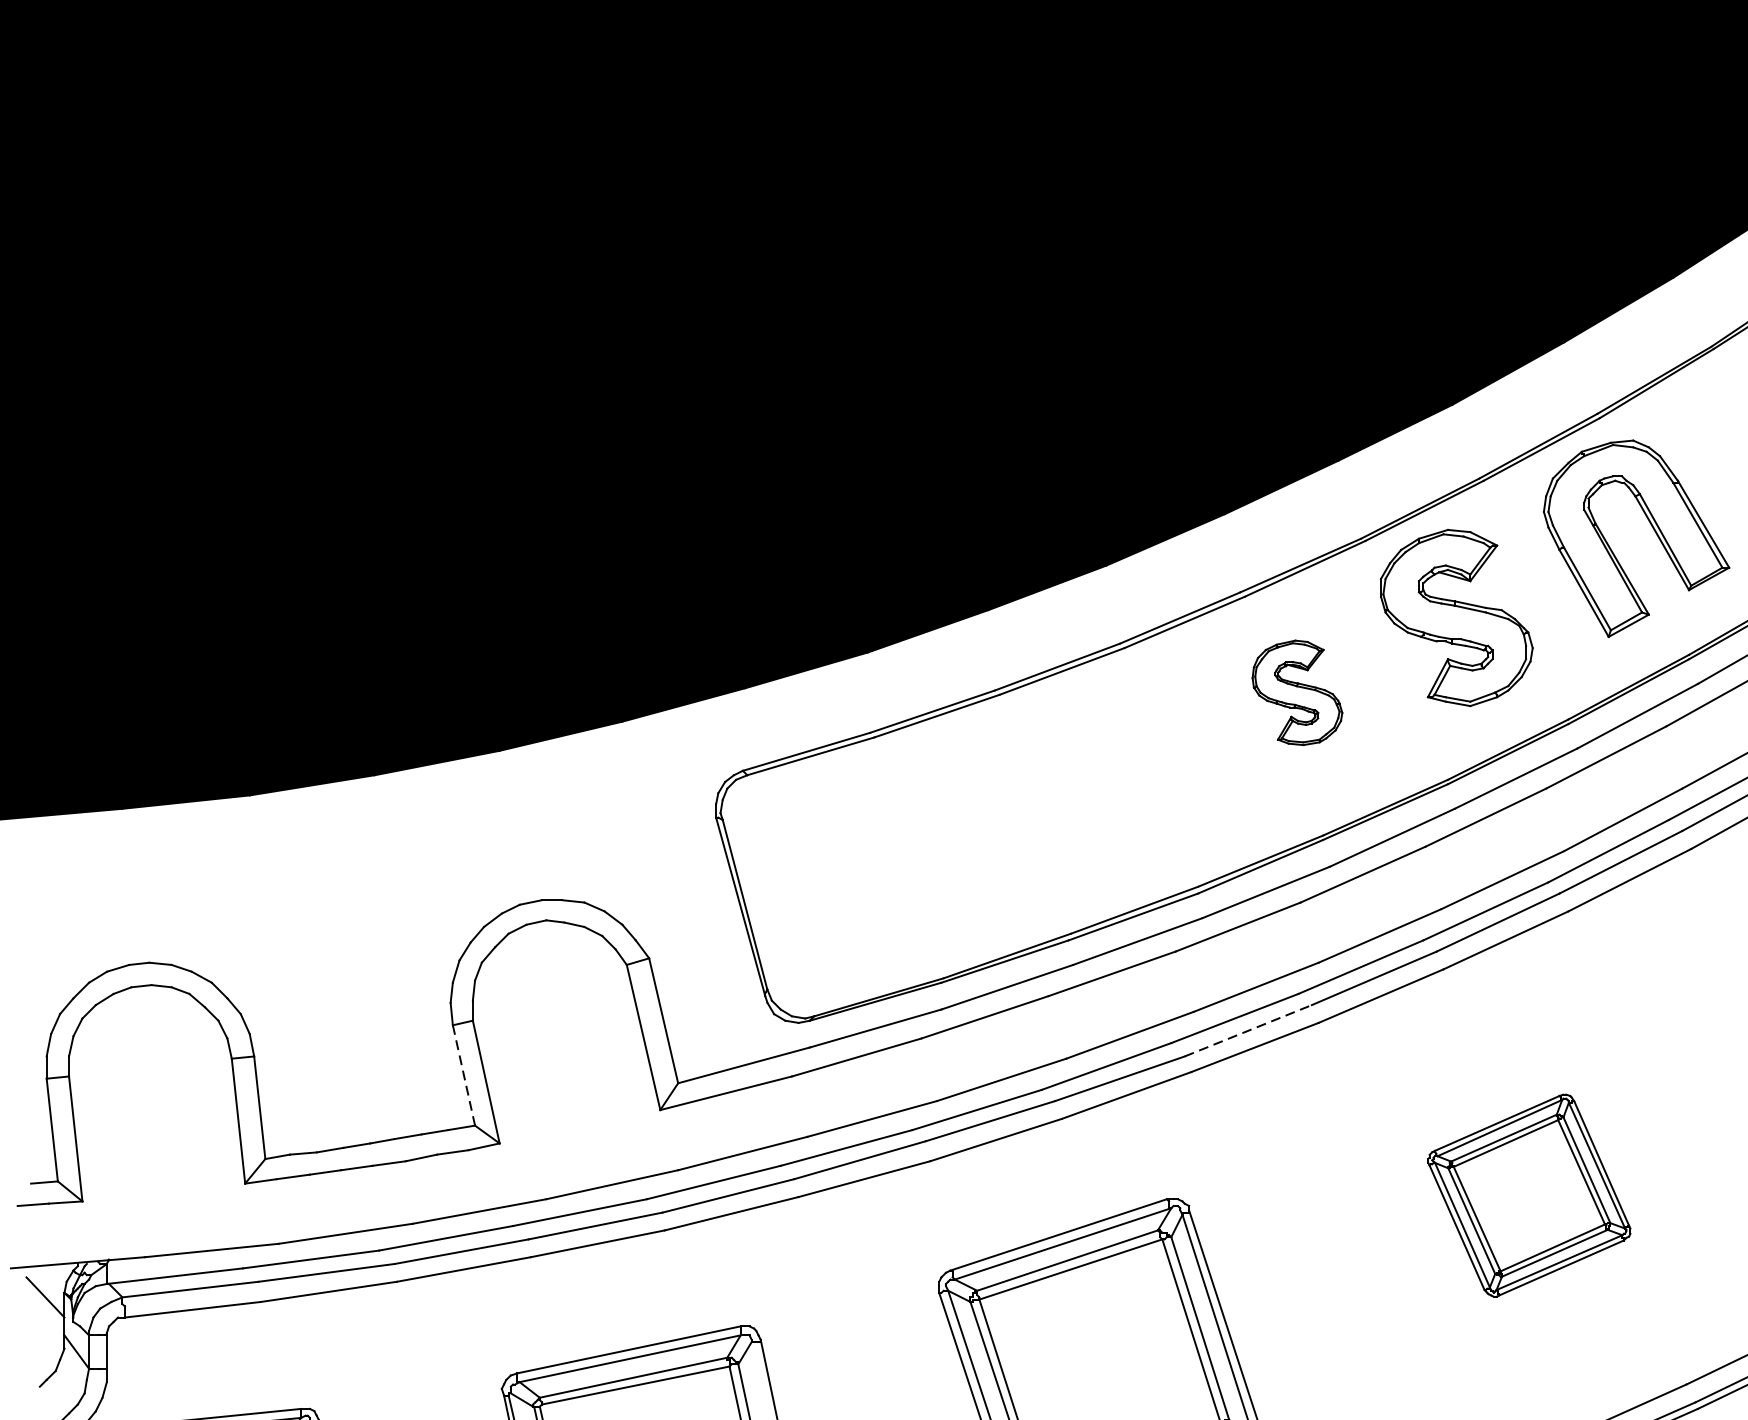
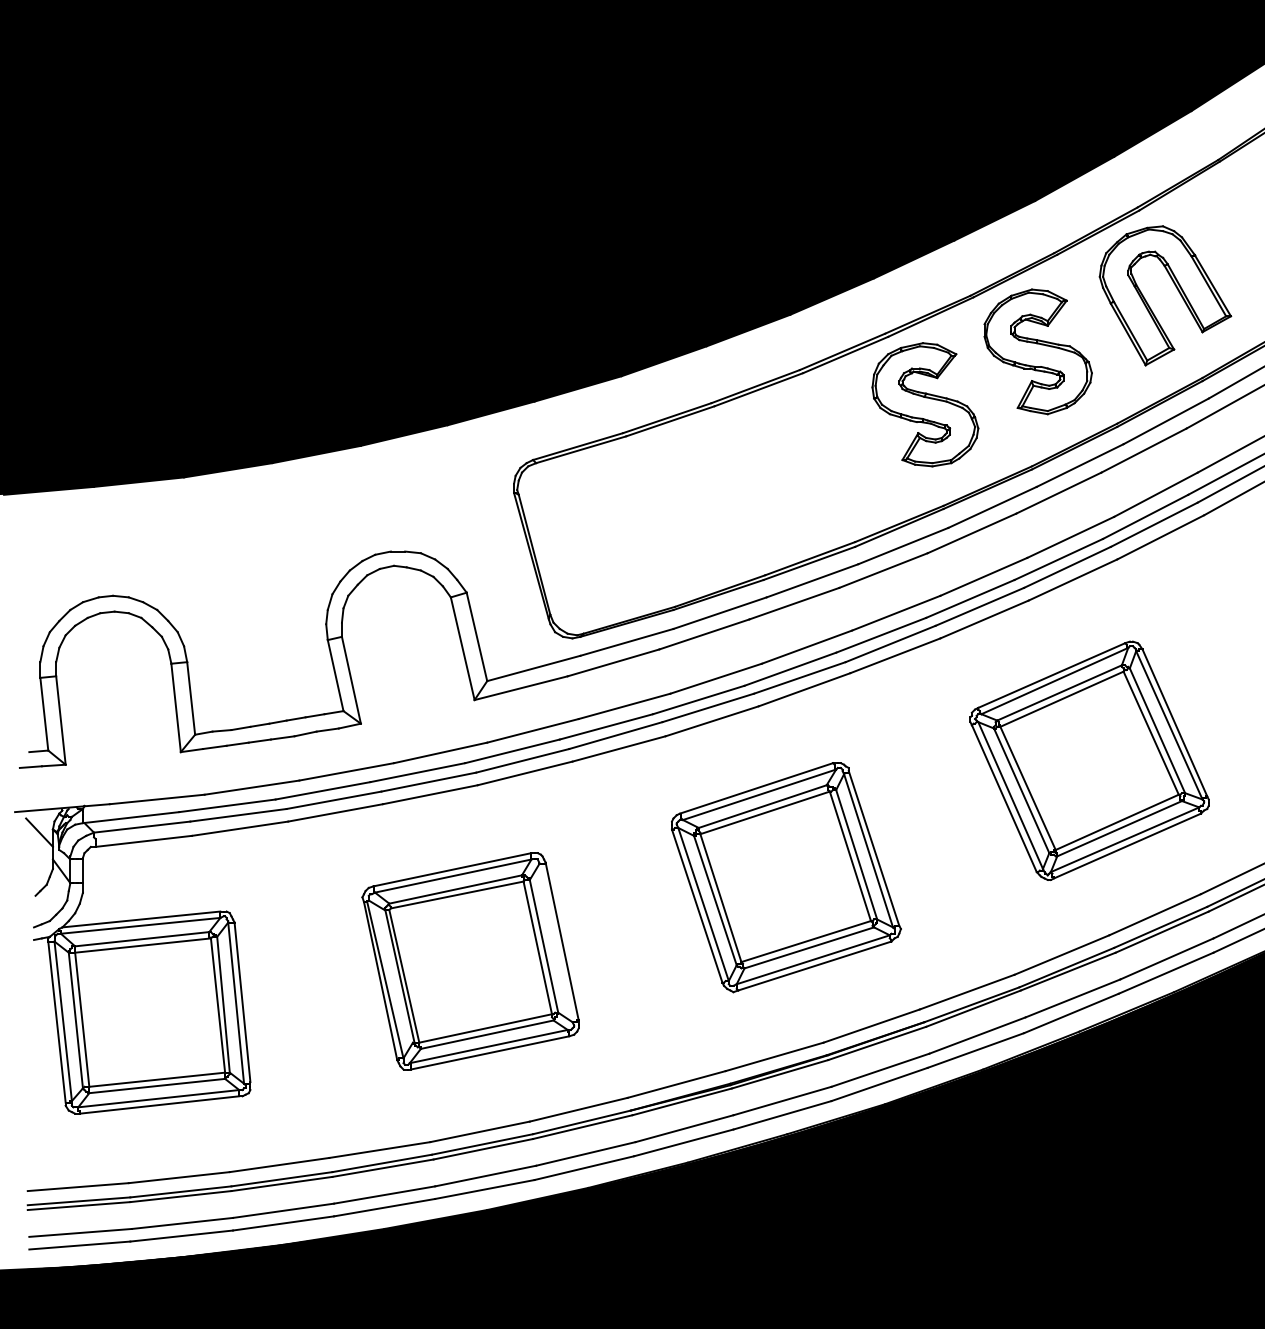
part: (1297, 692) -> (925, 404), size x1.67
line: (1248, 1030) -> (890, 643), dashed -> solid
line: (463, 1076) -> (335, 676), dashed -> solid
part: (1529, 1195) -> (1089, 760), size x1.67

